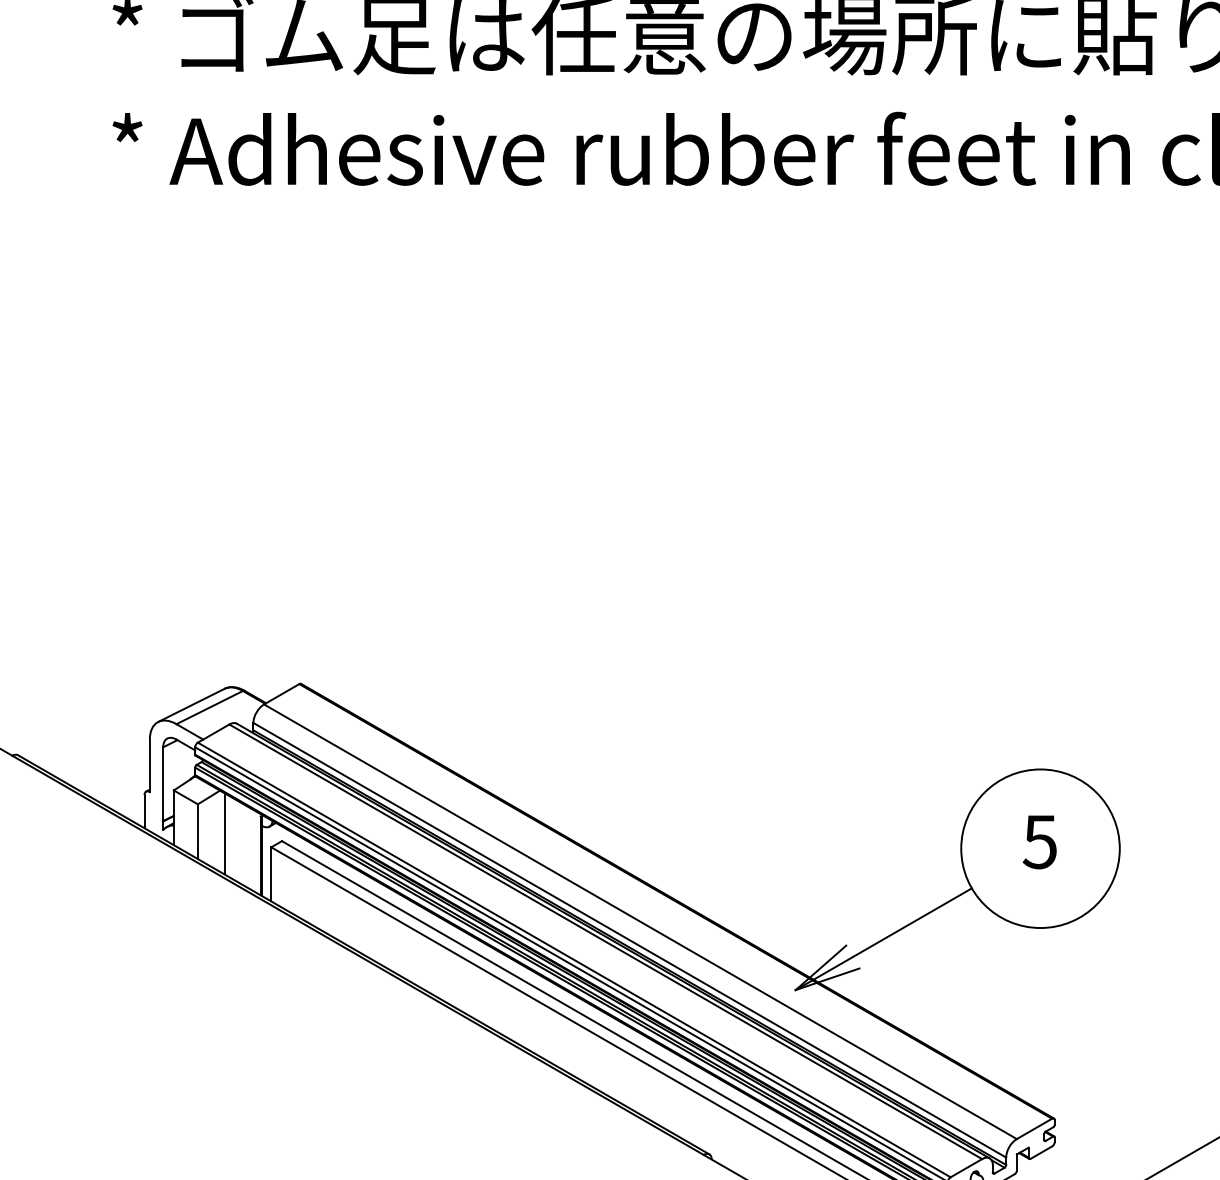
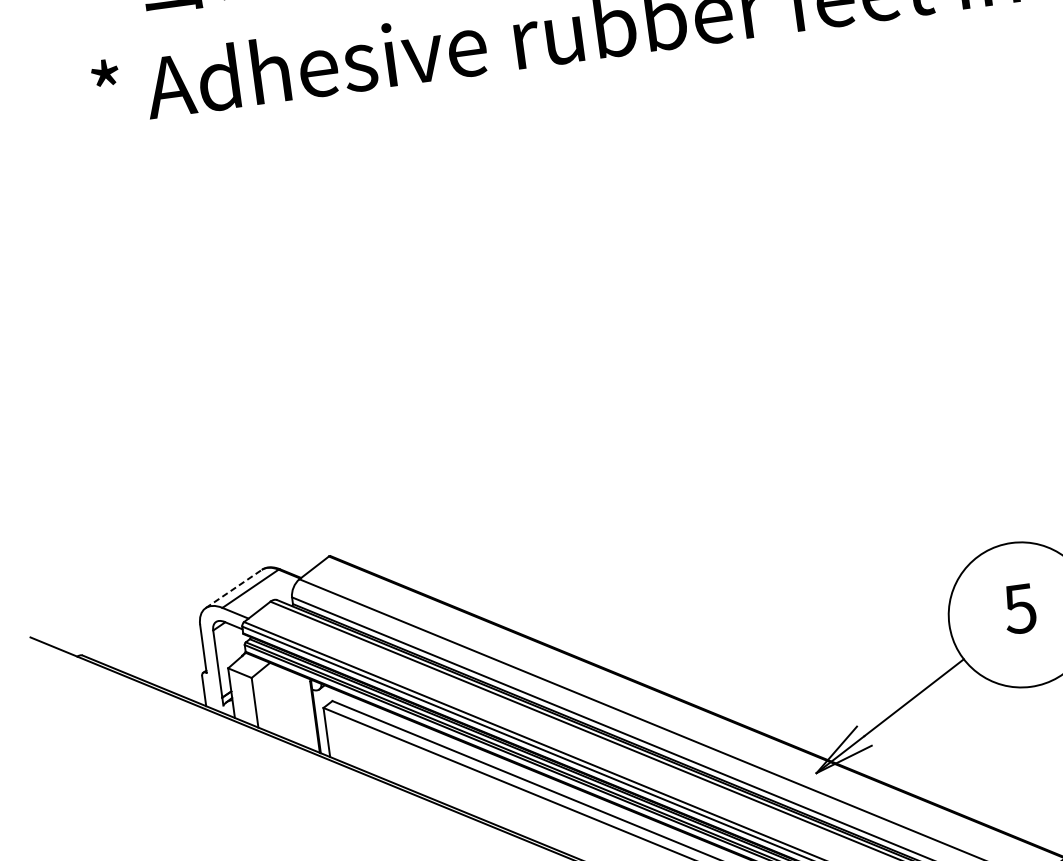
line: (191, 705) -> (233, 589), solid -> dashed
line: (224, 833) -> (279, 701), removed

